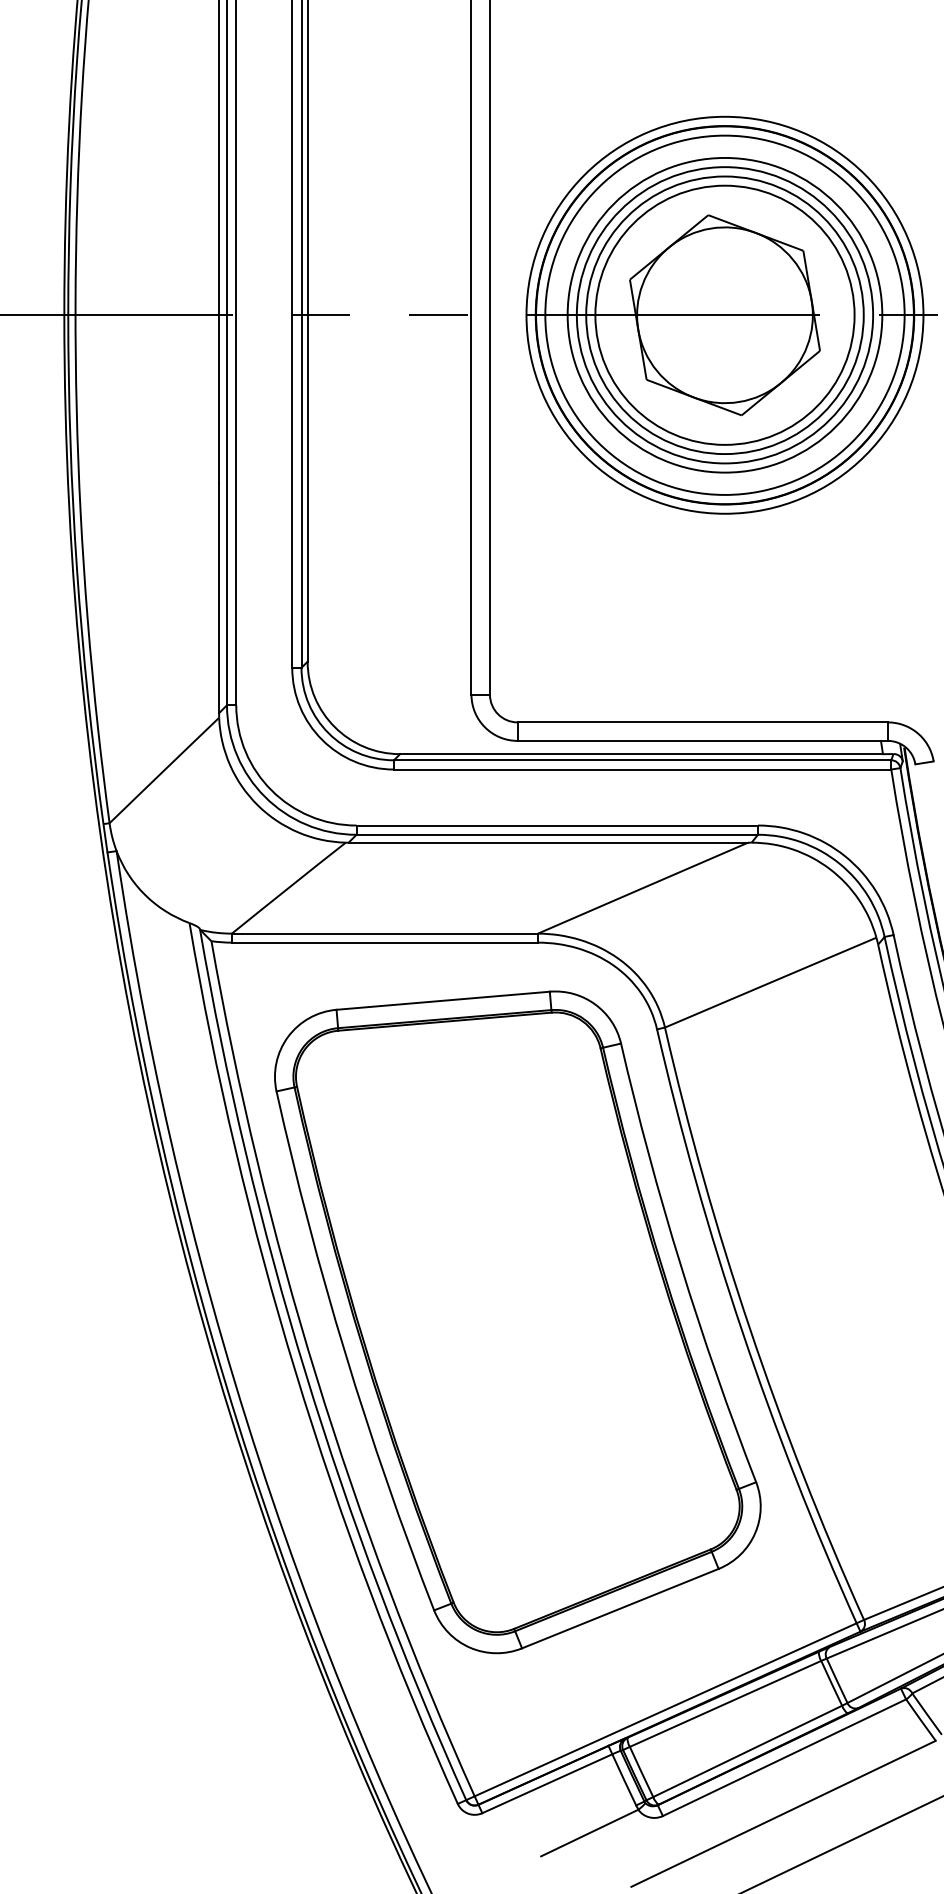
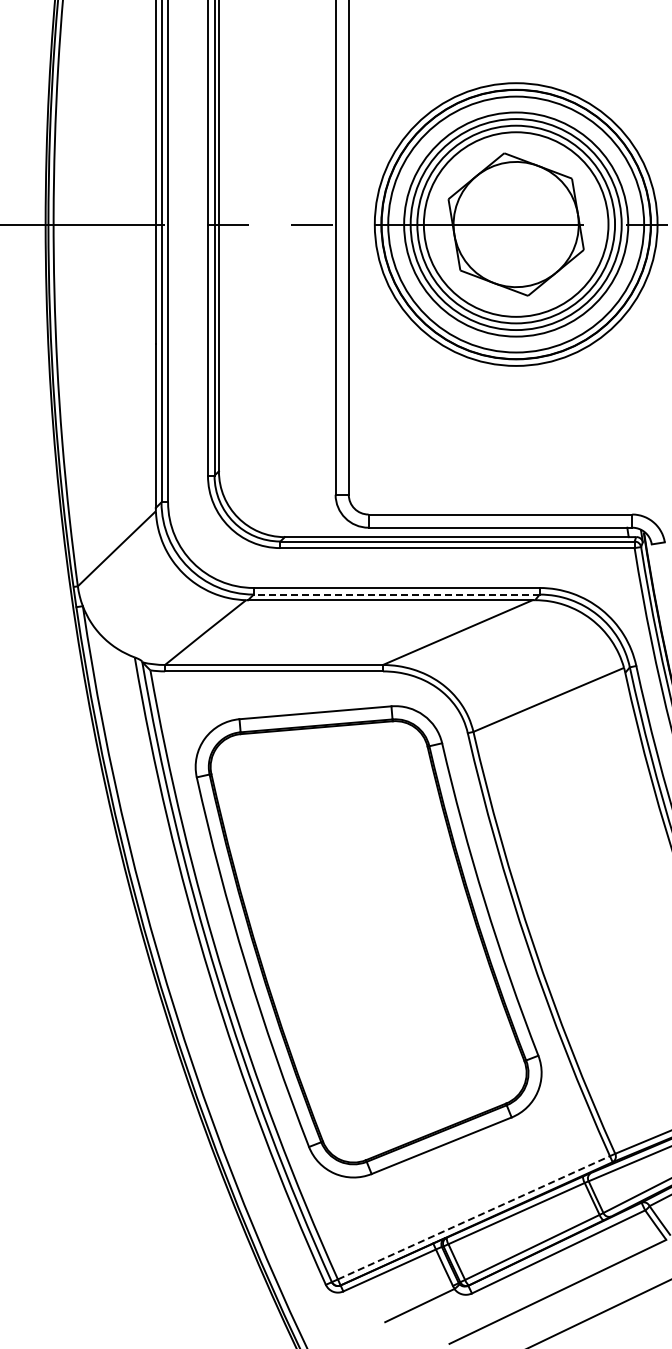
line: (556, 834) -> (396, 594), solid -> dashed
line: (666, 1709) -> (474, 1217), solid -> dashed

